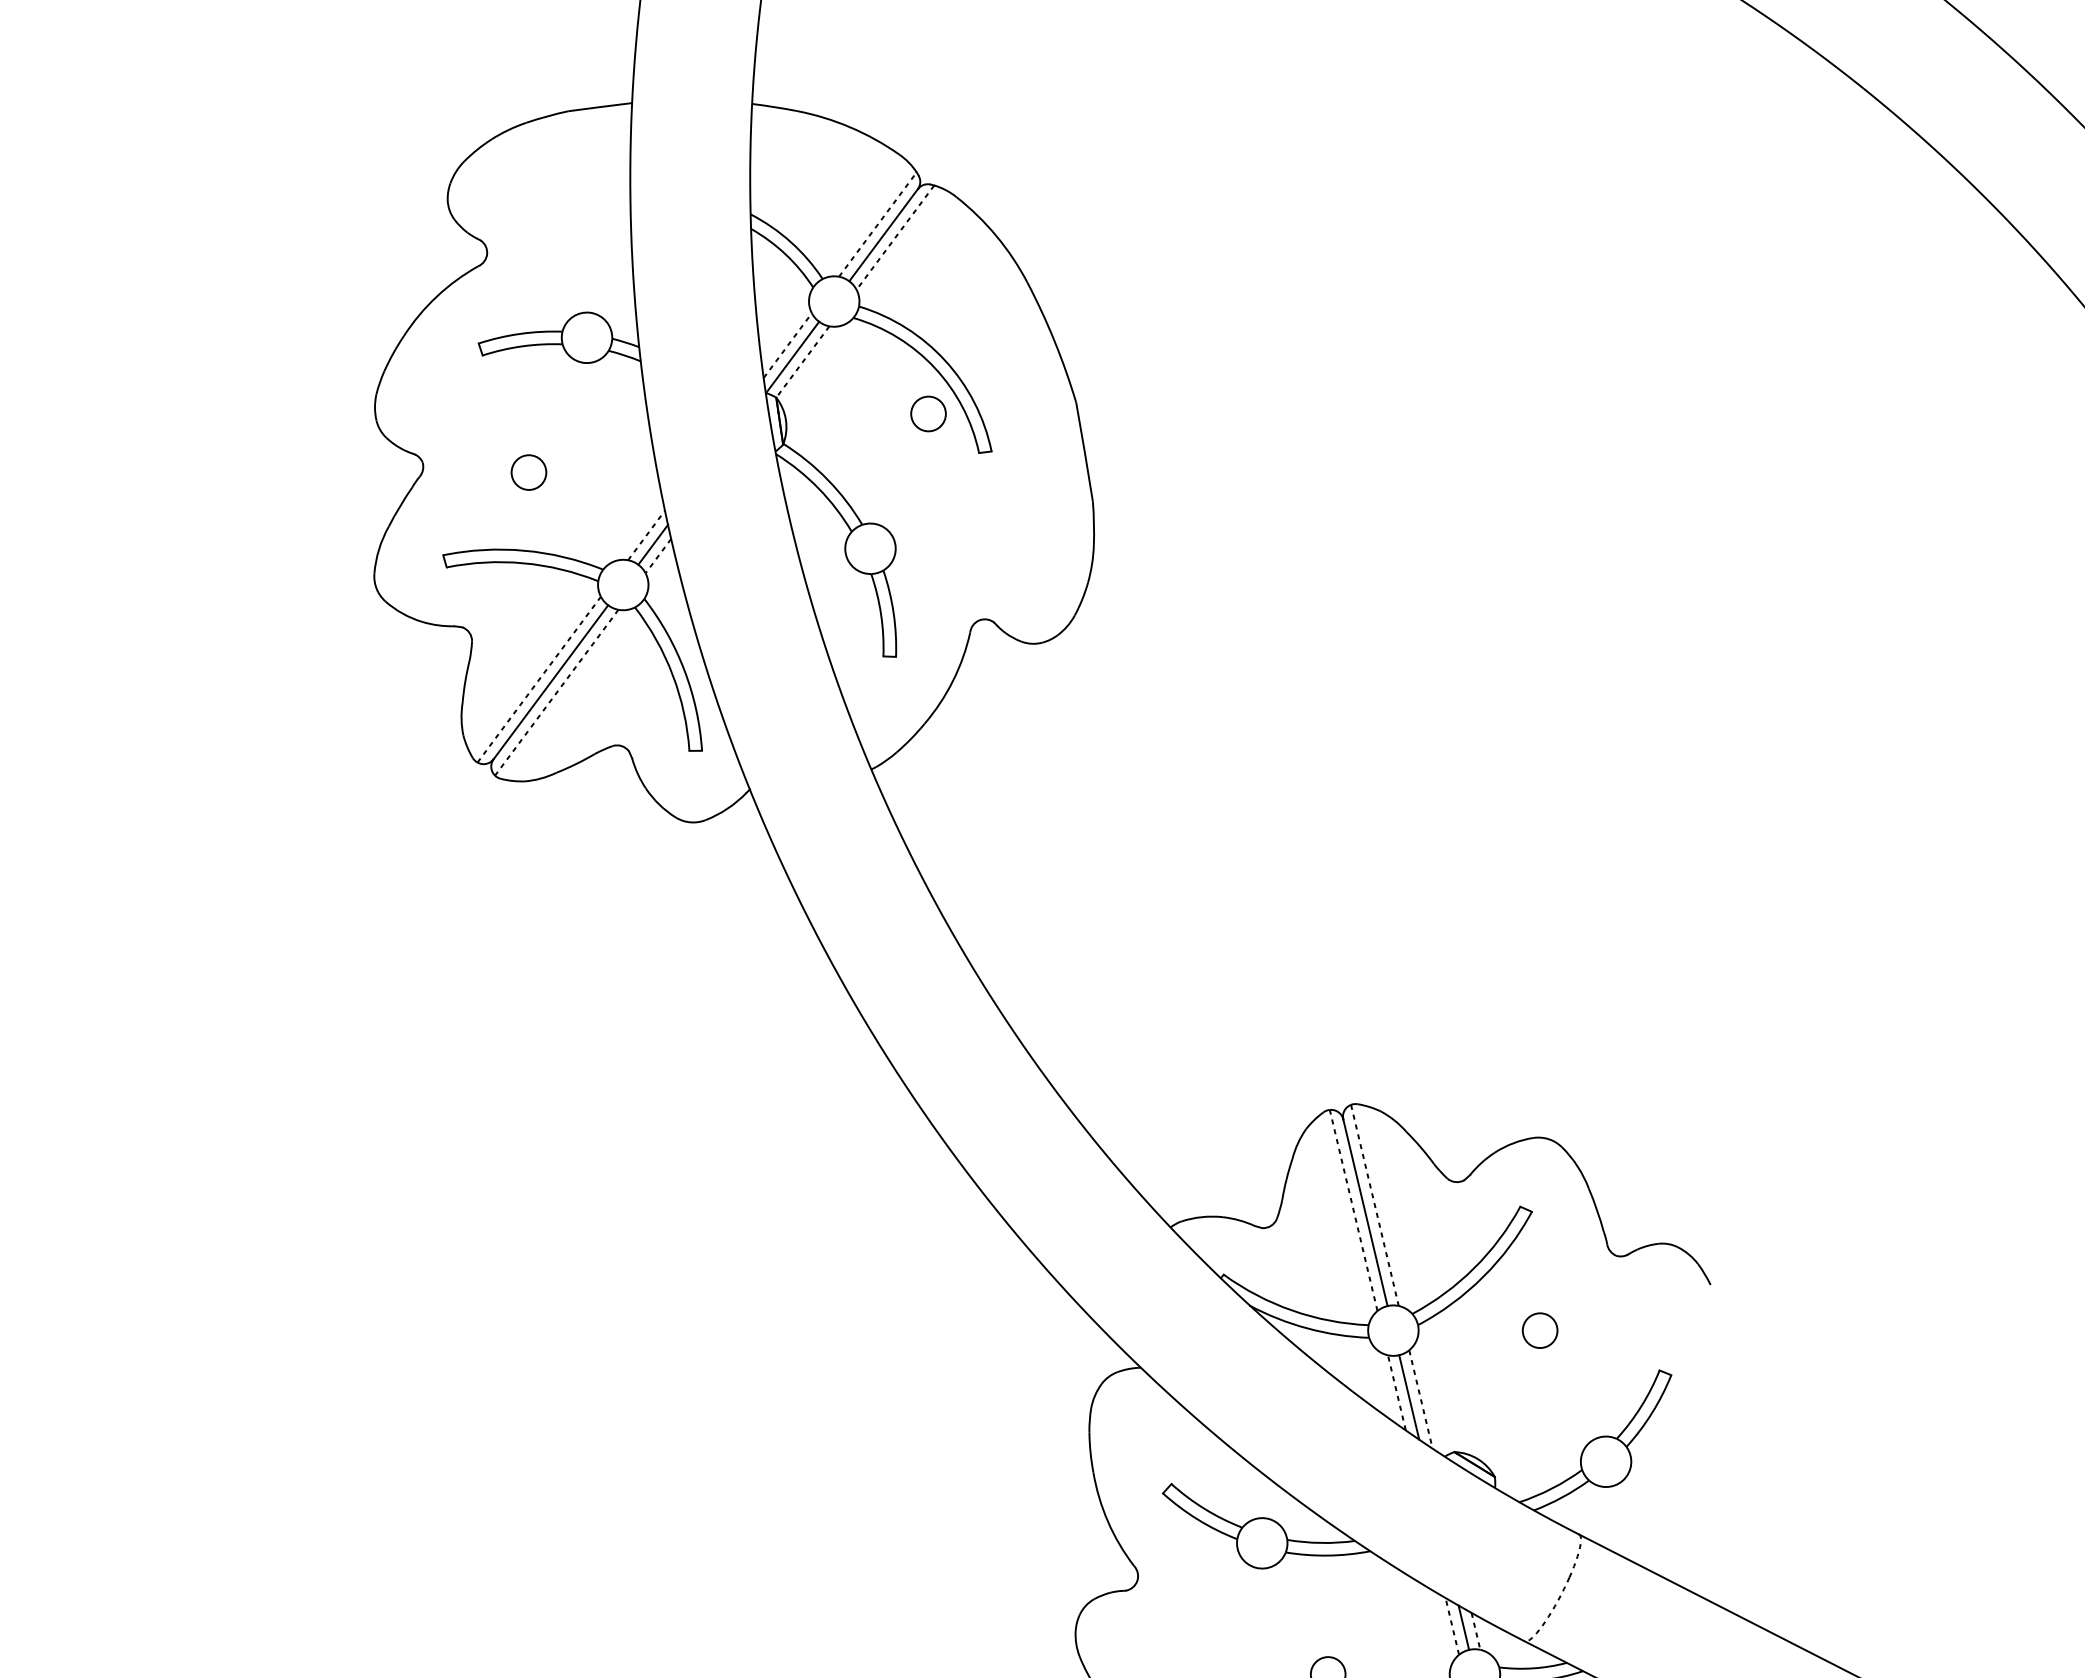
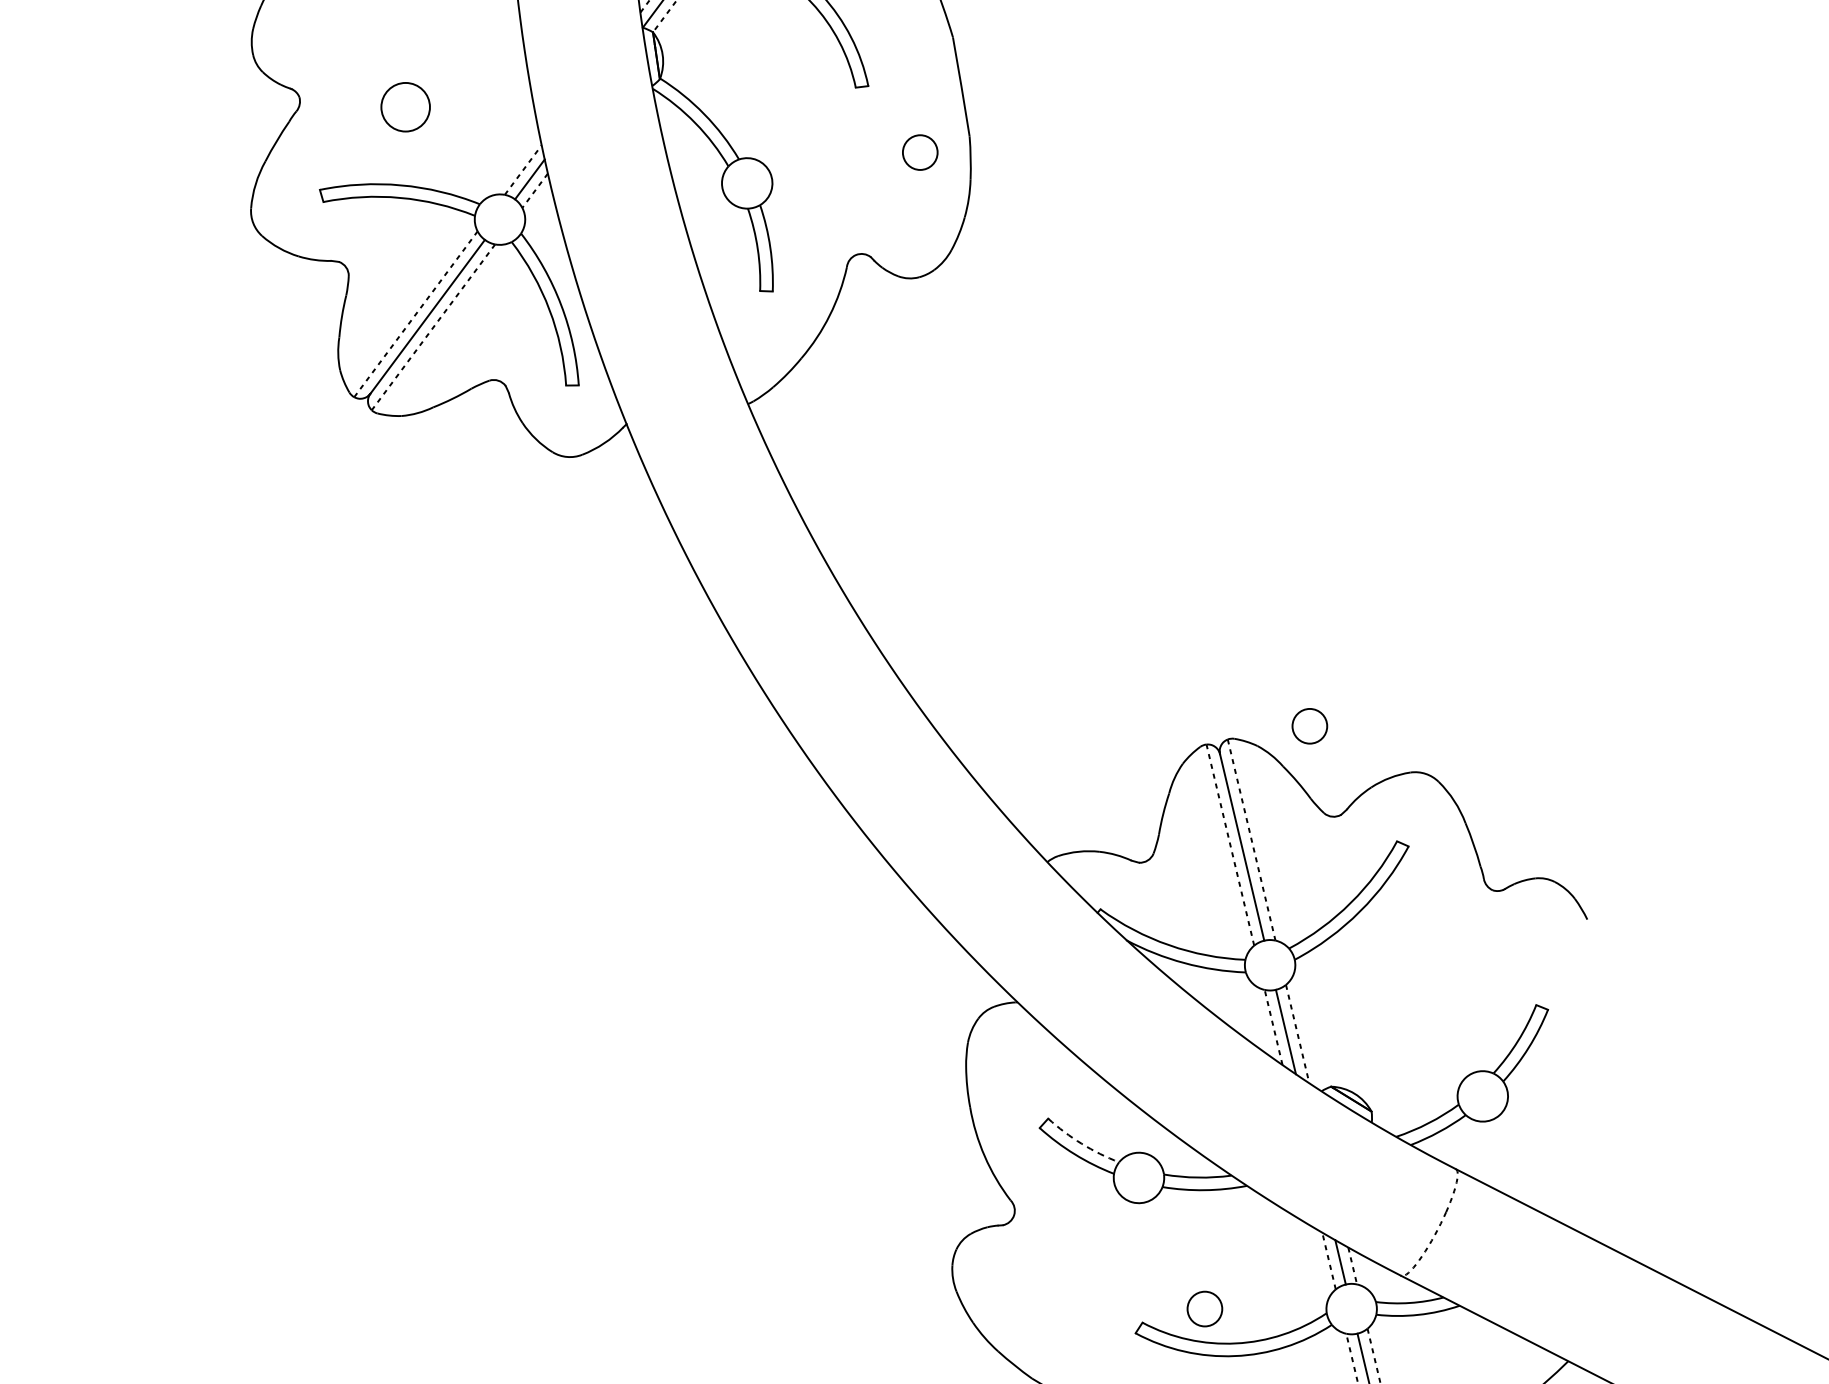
circle: (928, 413) -> (920, 152), moved
circle: (528, 472) -> (405, 107), size x1.4
circle: (1539, 1330) -> (1309, 726), moved
arc: (1204, 1509) -> (1081, 1144), solid -> dashed

